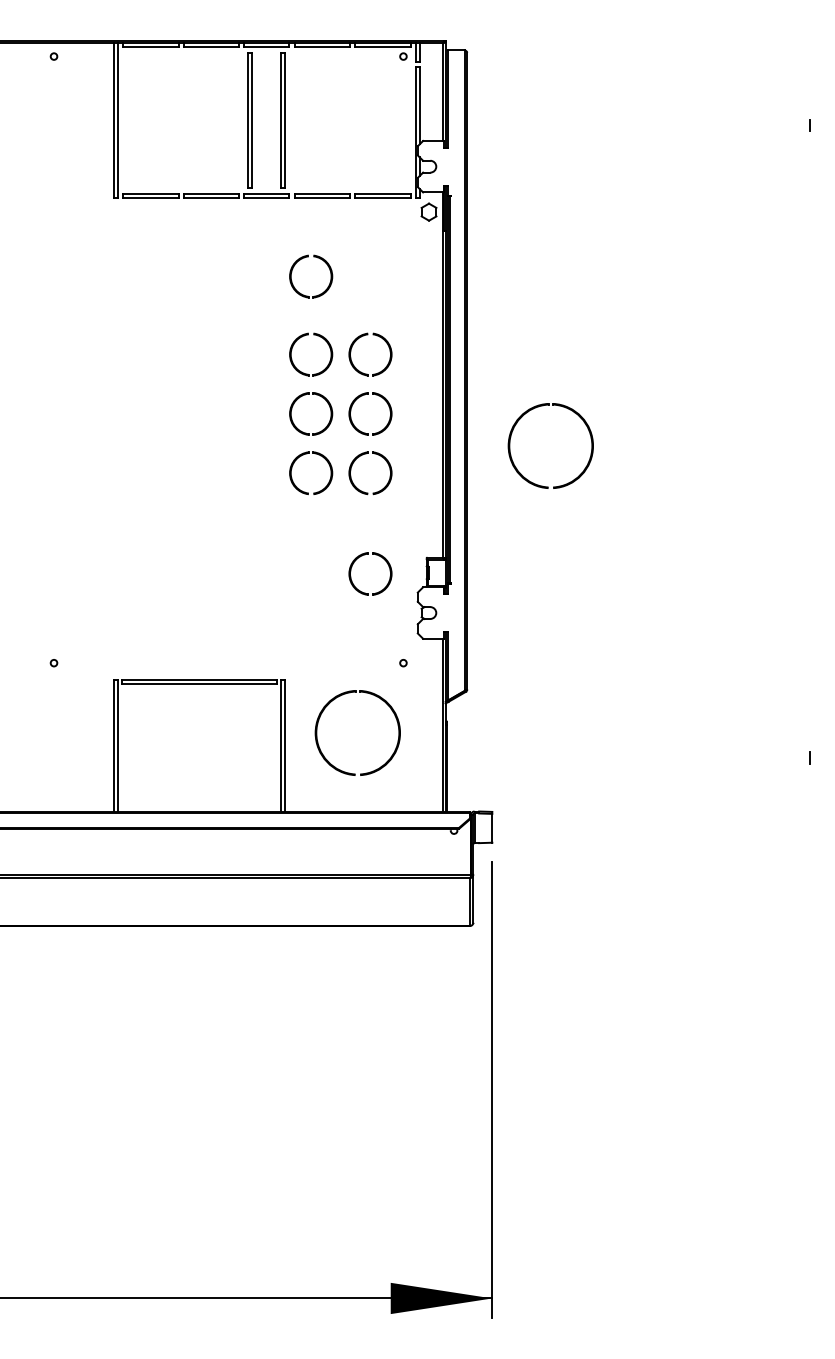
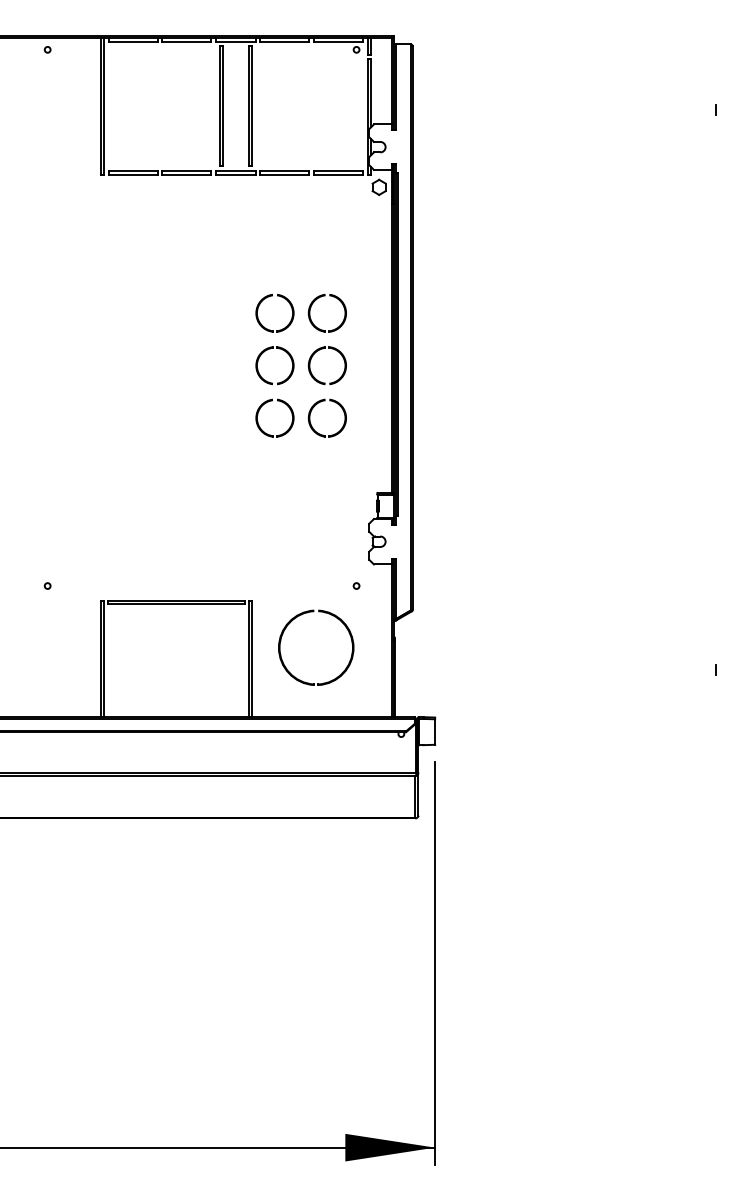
part: (328, 268) -> (290, 237), removed
part: (522, 417) -> (461, 368), removed
part: (365, 555) -> (323, 490), removed

